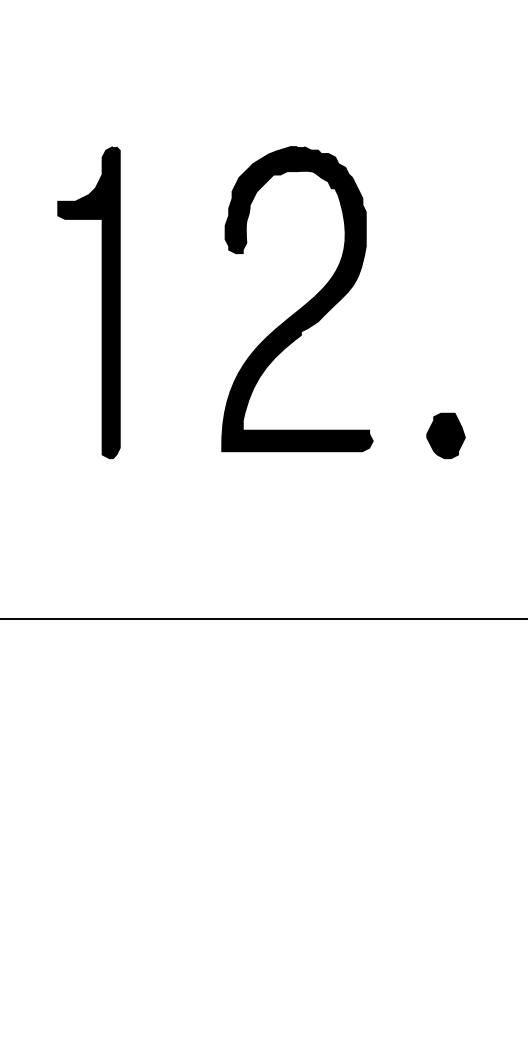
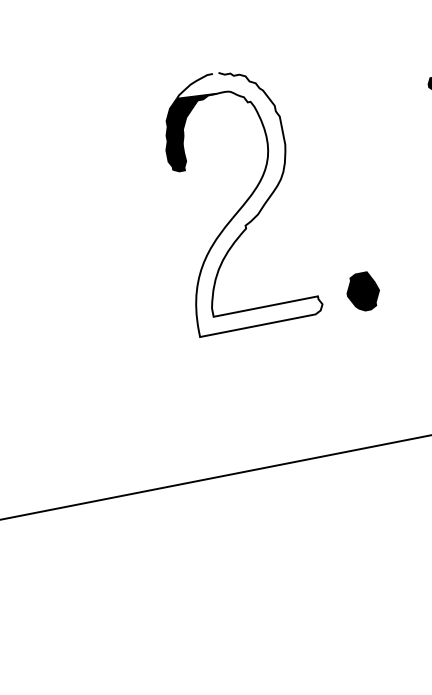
fill: (297, 299) -> (237, 199), removed
part: (101, 302) -> (76, 233), removed
part: (445, 435) -> (362, 291), moved

